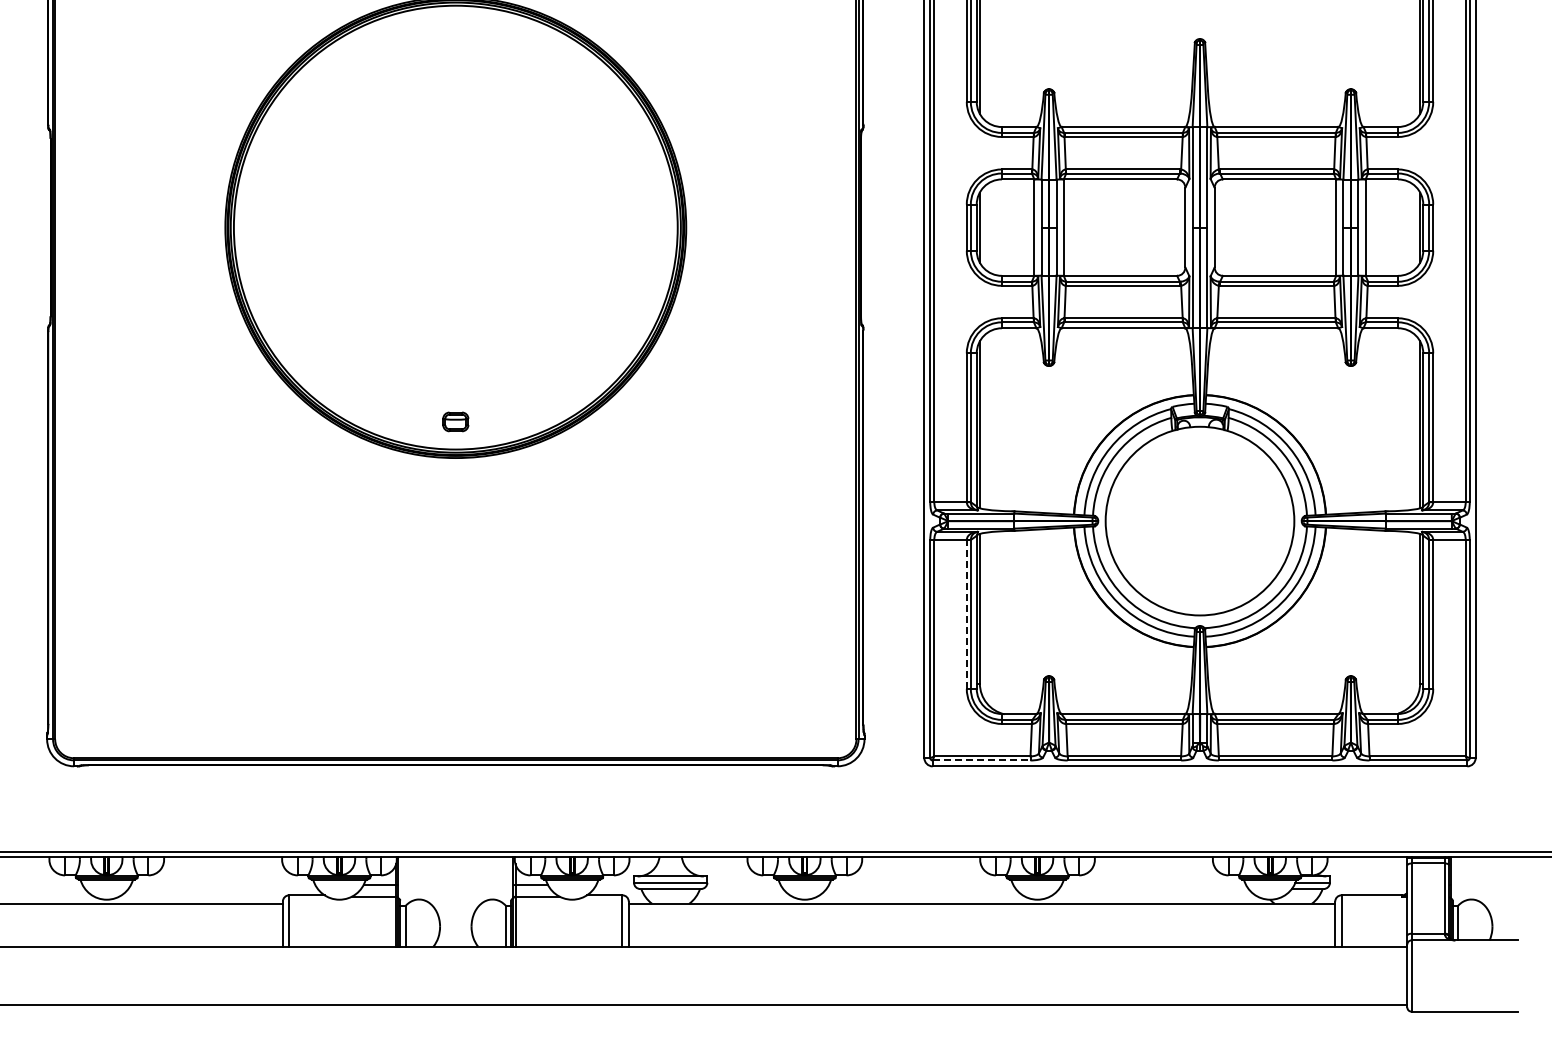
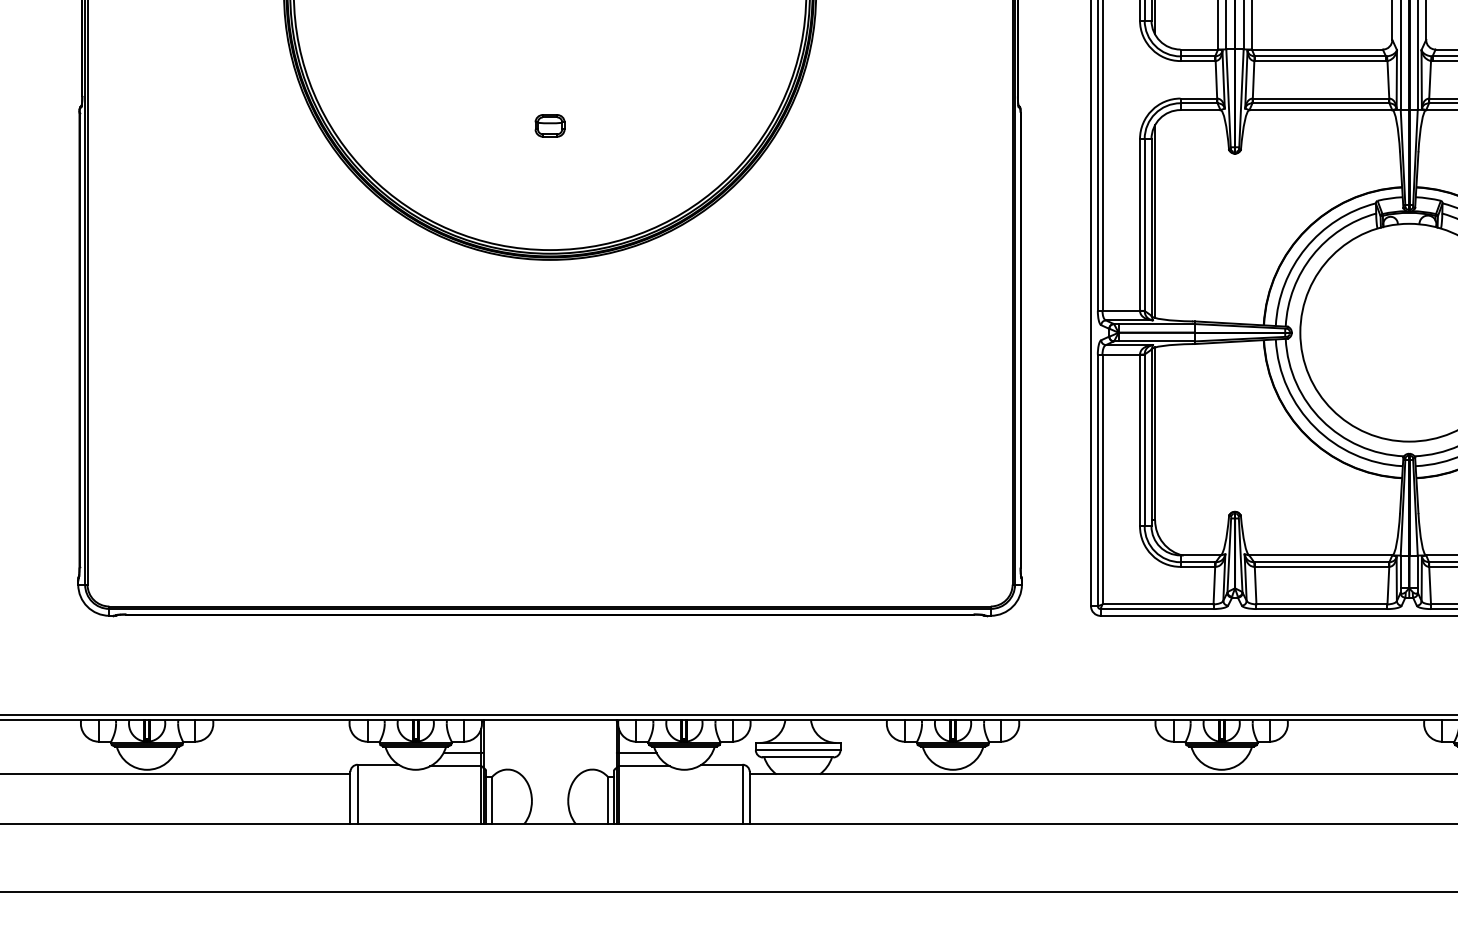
part: (455, 421) -> (549, 125), moved
line: (966, 613) -> (1139, 439), dashed -> solid
line: (981, 760) -> (1156, 609), dashed -> solid

